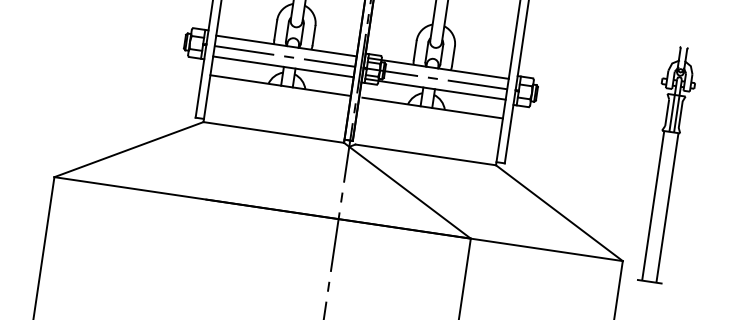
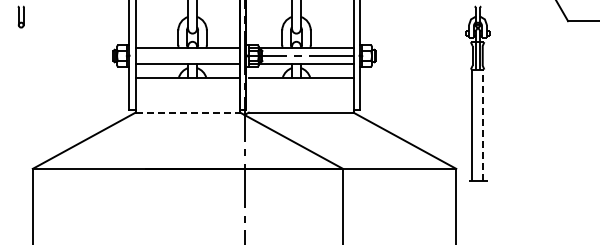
line: (284, 56) -> (187, 56), removed
line: (274, 132) -> (188, 112), solid -> dashed
line: (667, 208) -> (483, 125), solid -> dashed

